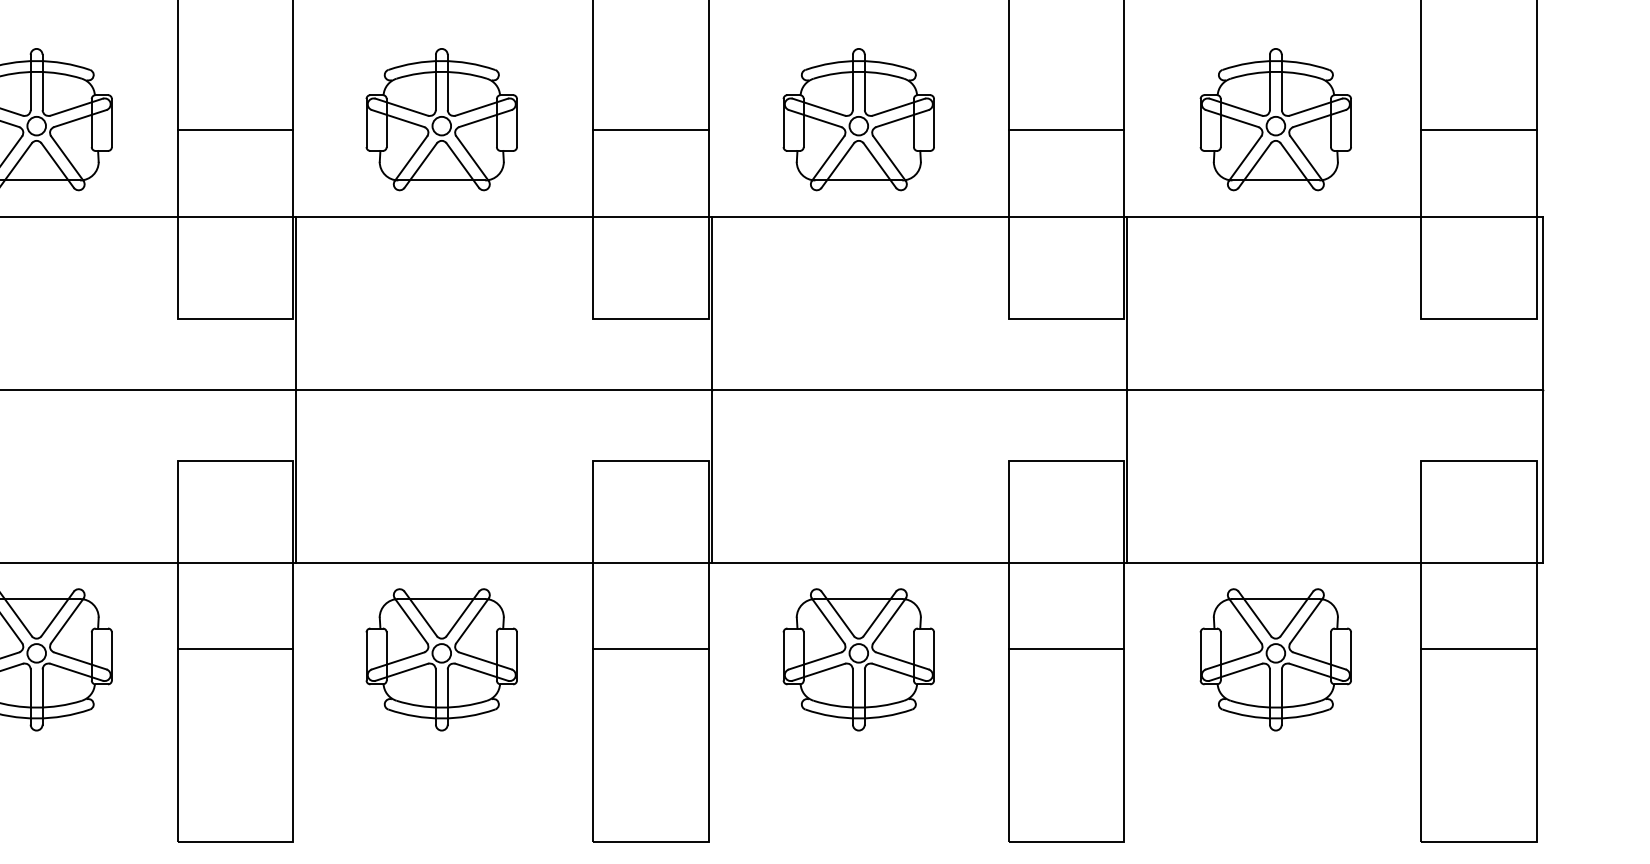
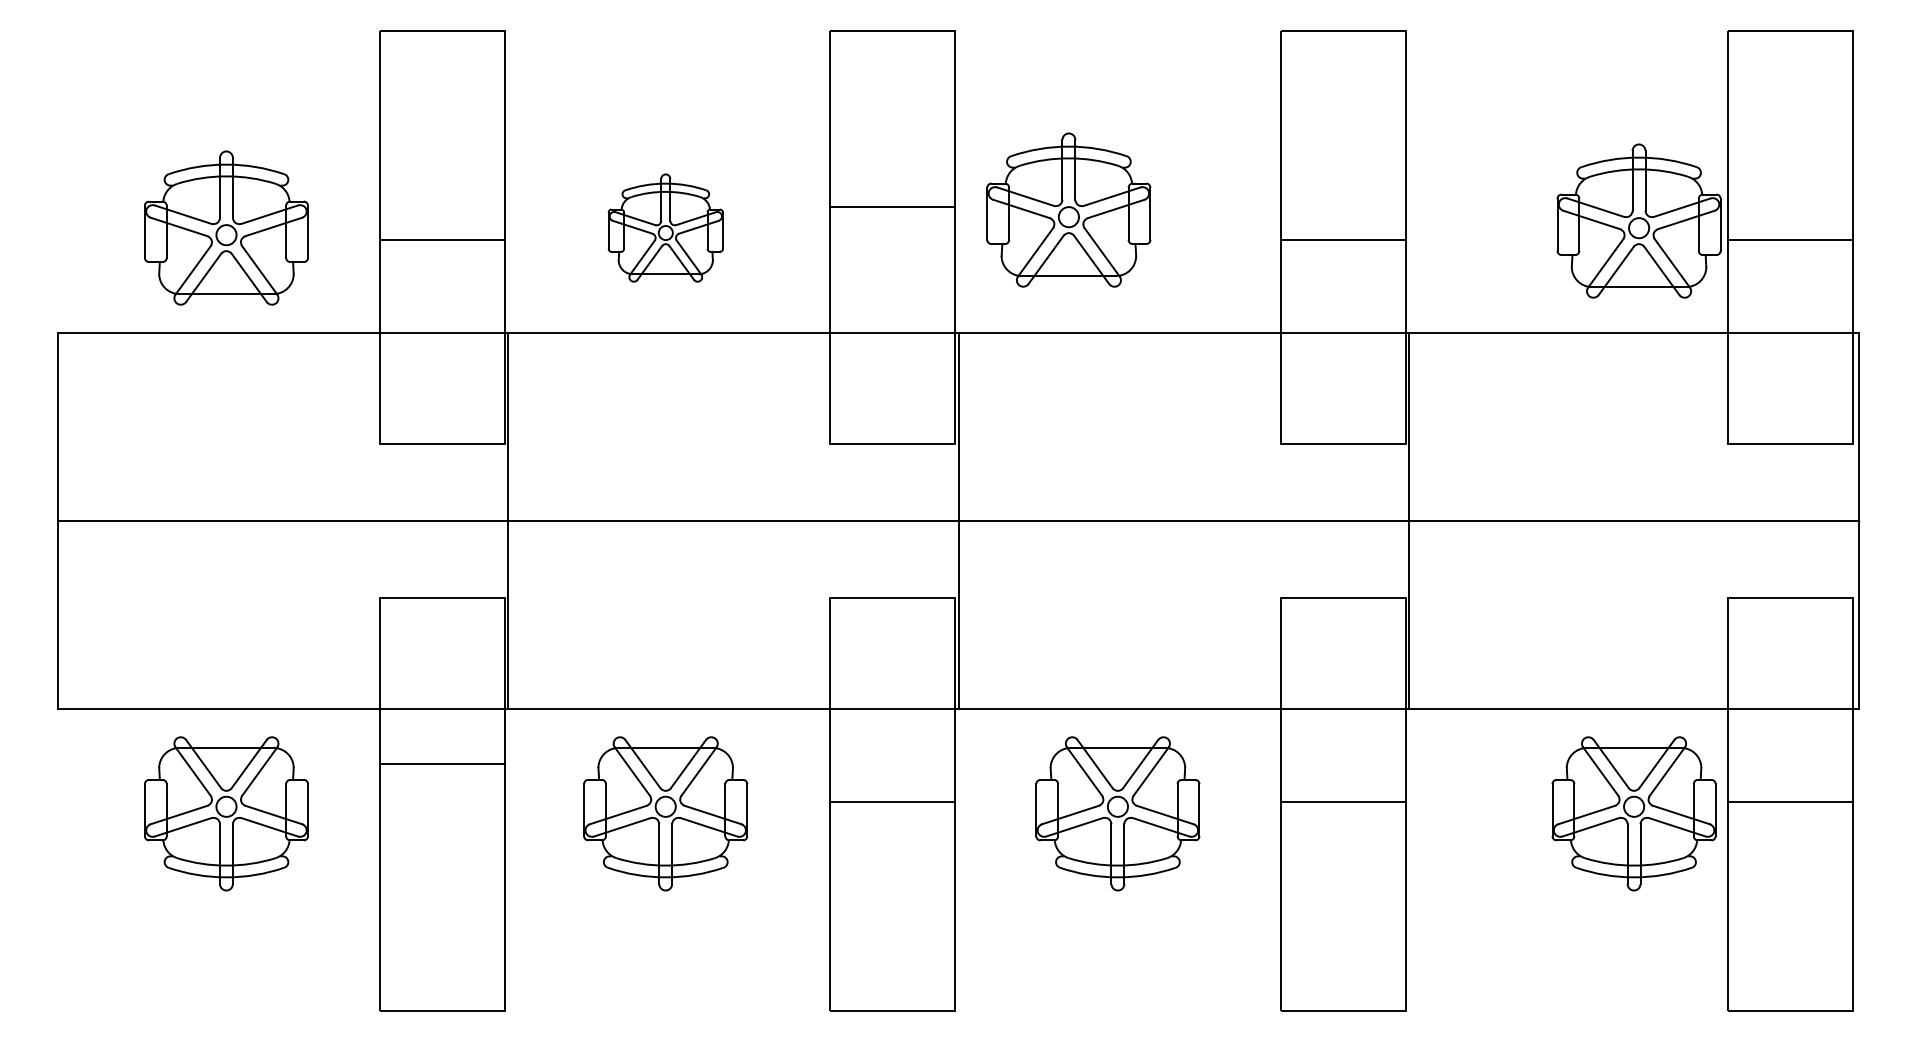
part: (441, 119) -> (665, 227), size x0.7
part: (858, 119) -> (1068, 209), moved
part: (1275, 119) -> (1638, 220), moved
line: (650, 130) -> (892, 206), moved
line: (235, 649) -> (441, 764), moved
part: (1275, 659) -> (1633, 813), moved

